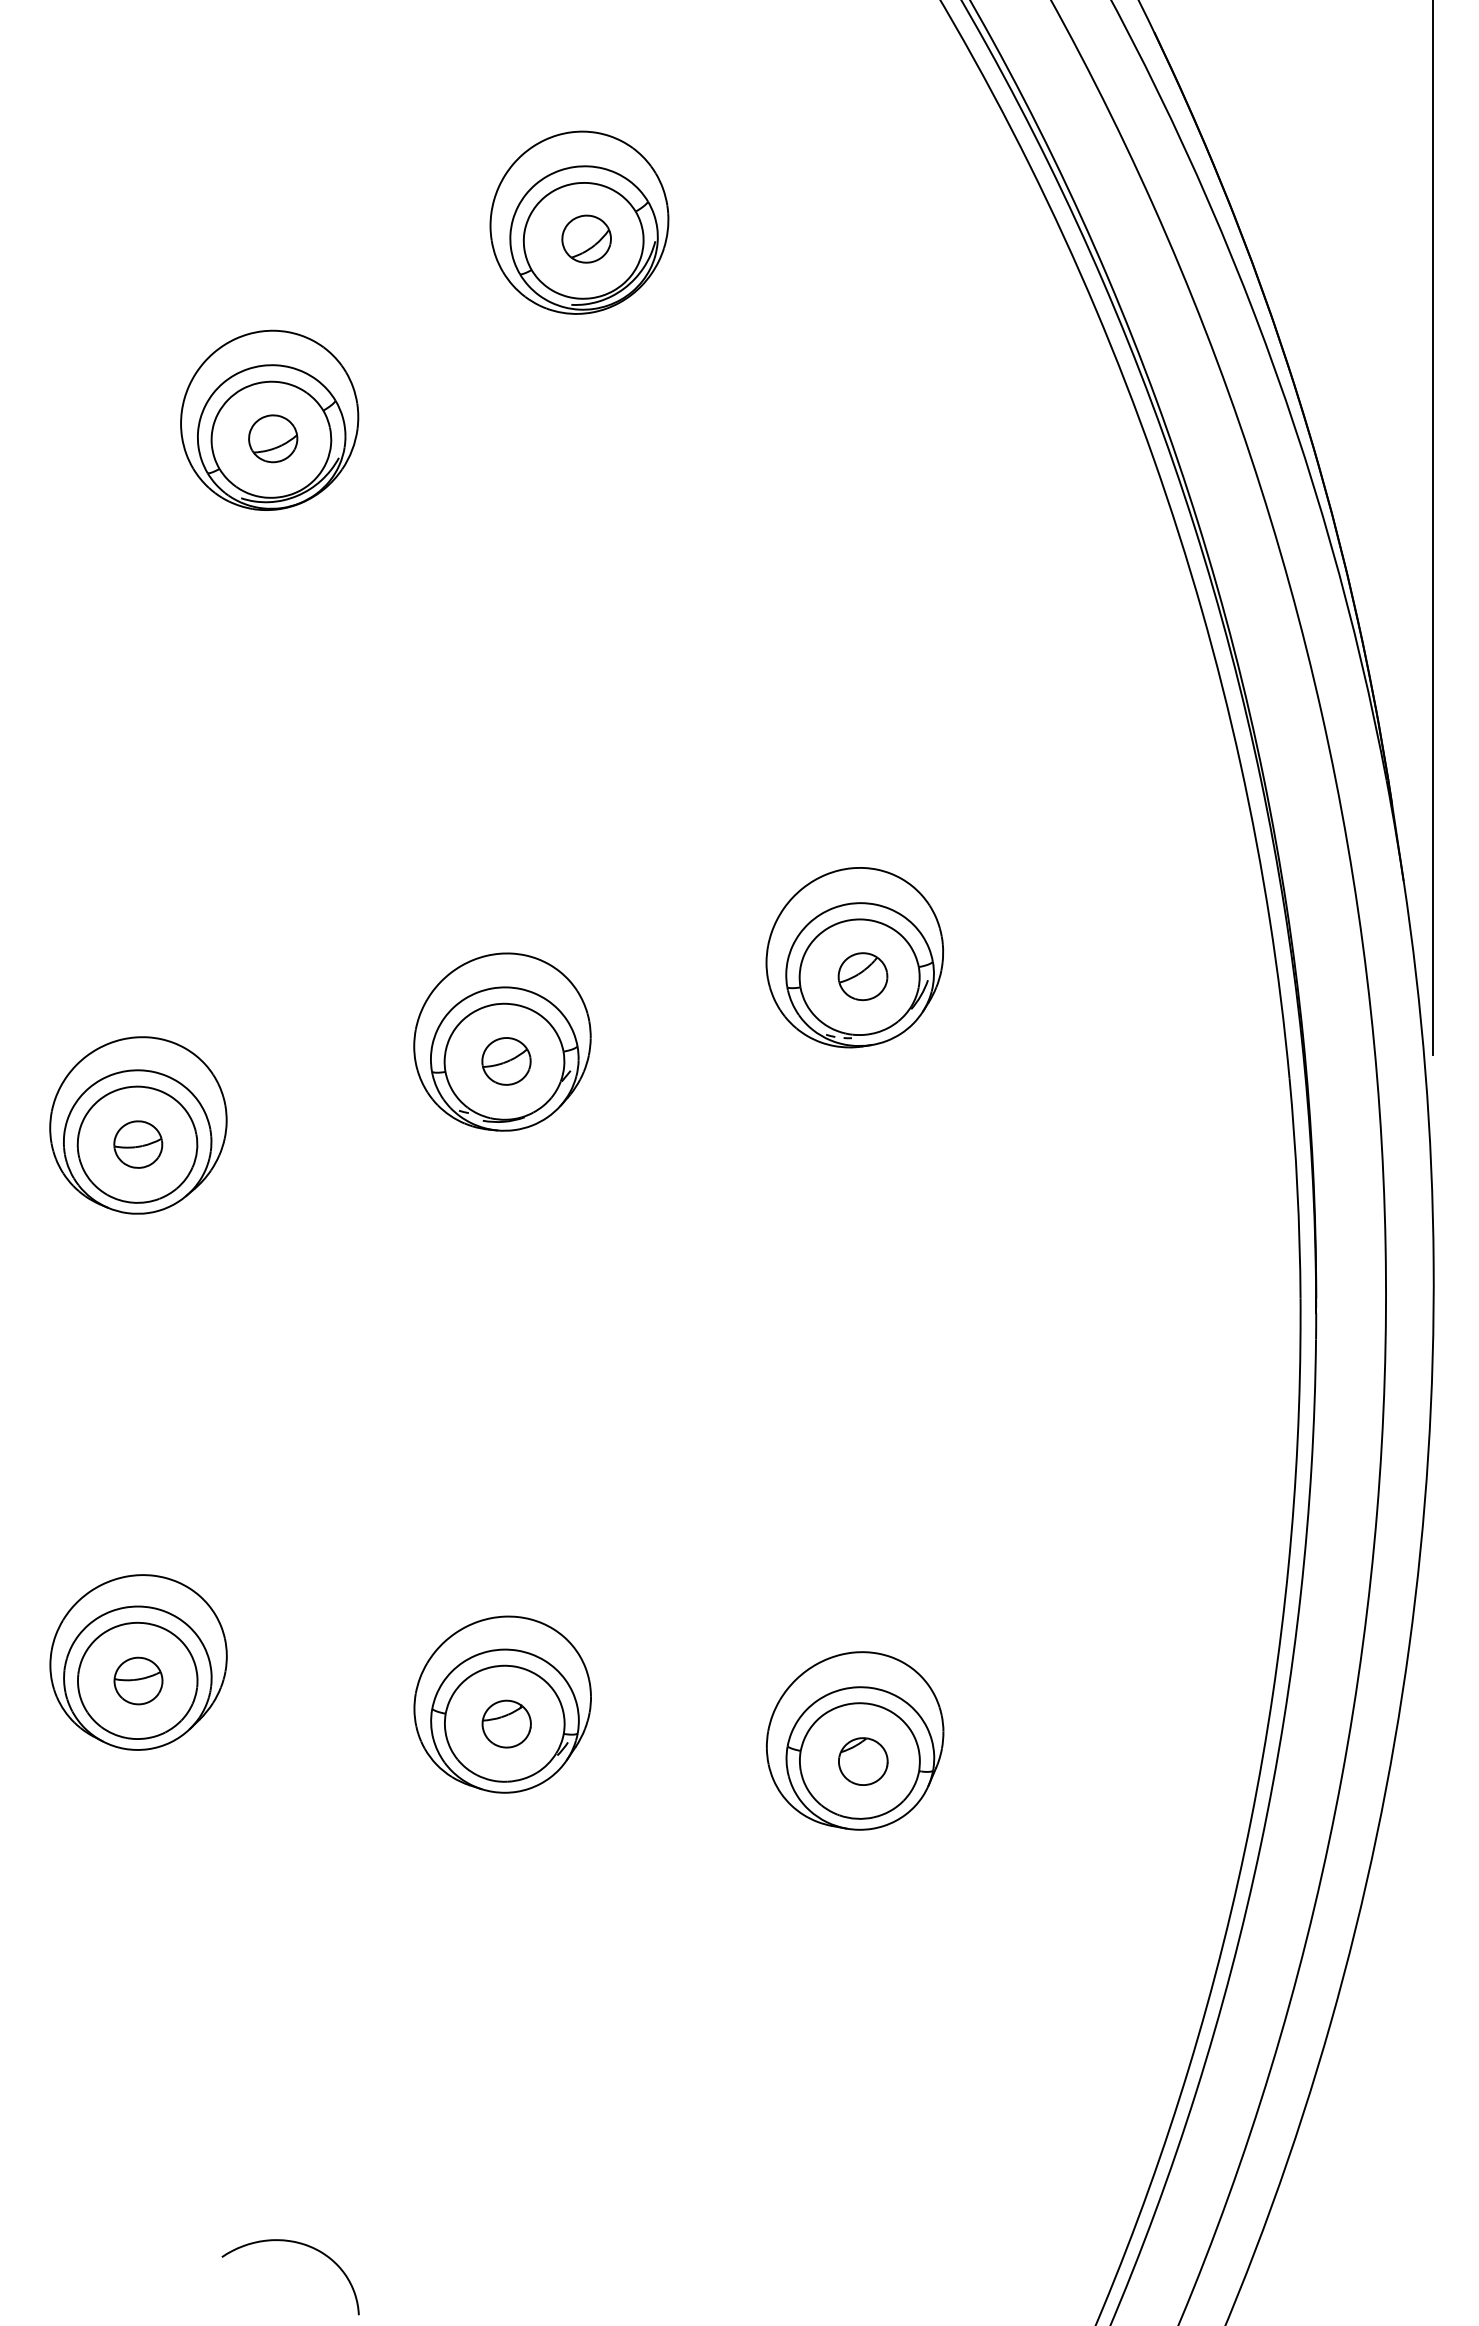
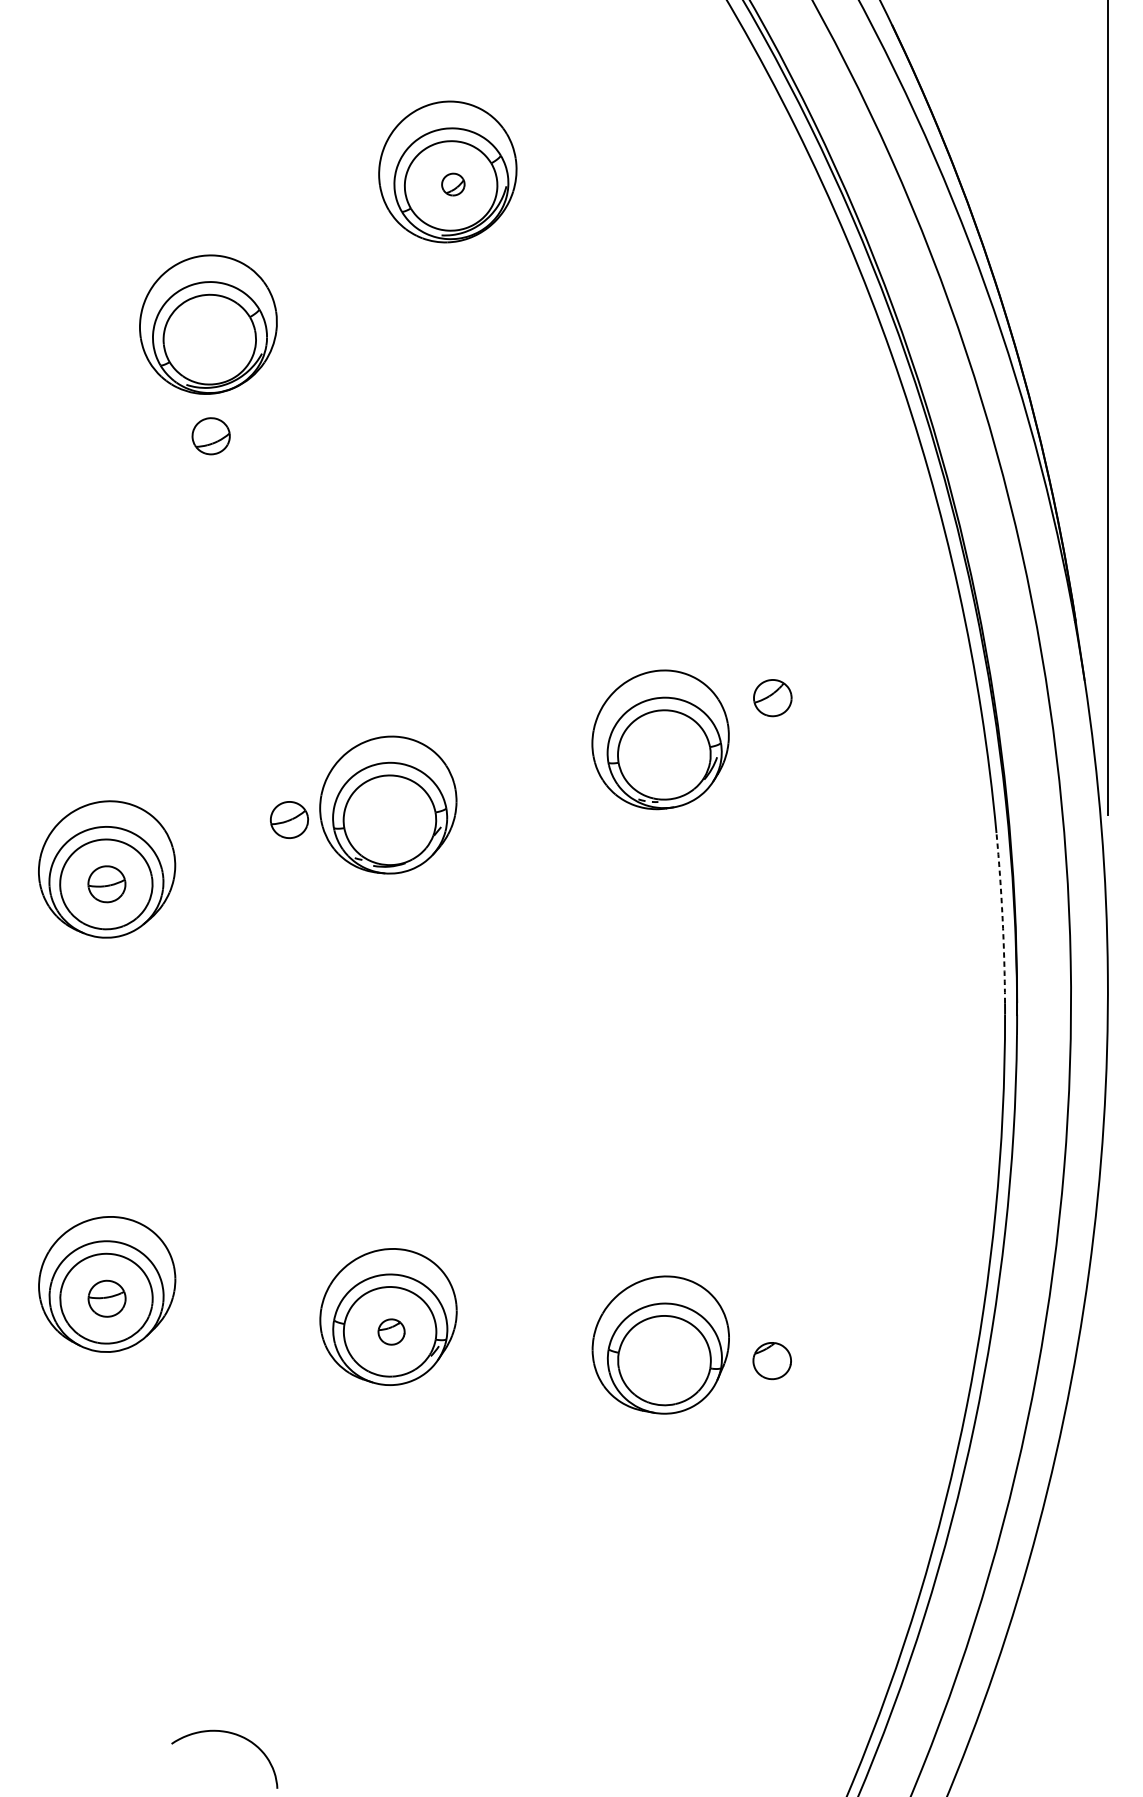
part: (586, 238) -> (453, 184), size x0.6
part: (273, 438) -> (211, 436), moved
part: (862, 976) -> (772, 697), moved
part: (506, 1061) -> (289, 820), moved
arc: (1297, 1188) -> (1002, 918), solid -> dashed
part: (506, 1723) -> (391, 1331), size x0.7
part: (863, 1761) -> (772, 1360), moved

